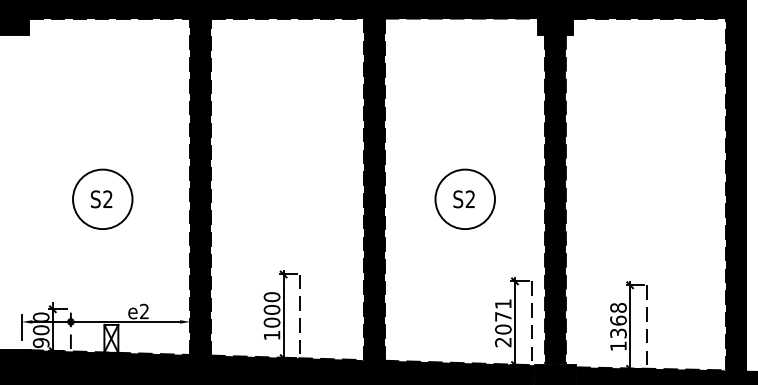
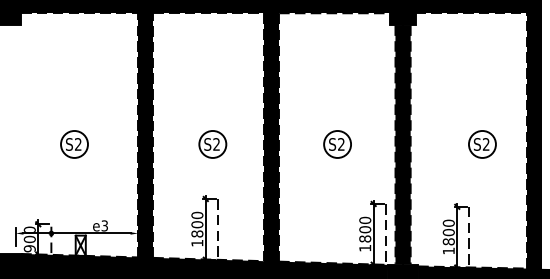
circle: (102, 198) -> (74, 143), size x0.62
part: (292, 198) -> (212, 143), added
circle: (464, 198) -> (337, 143), size x0.62
part: (664, 198) -> (482, 143), added
text: (144, 311) -> (104, 225), e2 -> e3
text: (618, 320) -> (448, 232), 1368 -> 1800
text: (272, 322) -> (197, 233), 1000 -> 1800
text: (503, 323) -> (365, 234), 2071 -> 1800

